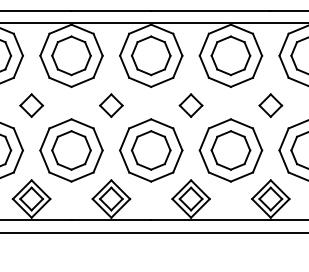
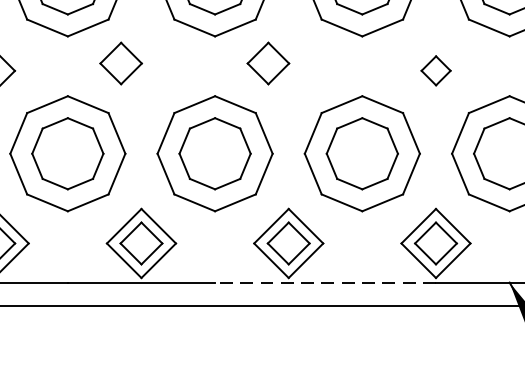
part: (111, 105) -> (121, 63), moved
part: (190, 105) -> (267, 63), moved
part: (270, 105) -> (435, 70), size x0.7
line: (211, 220) -> (326, 283), solid -> dashed

